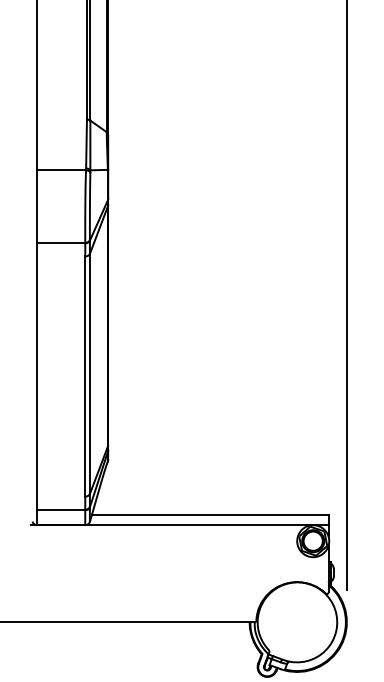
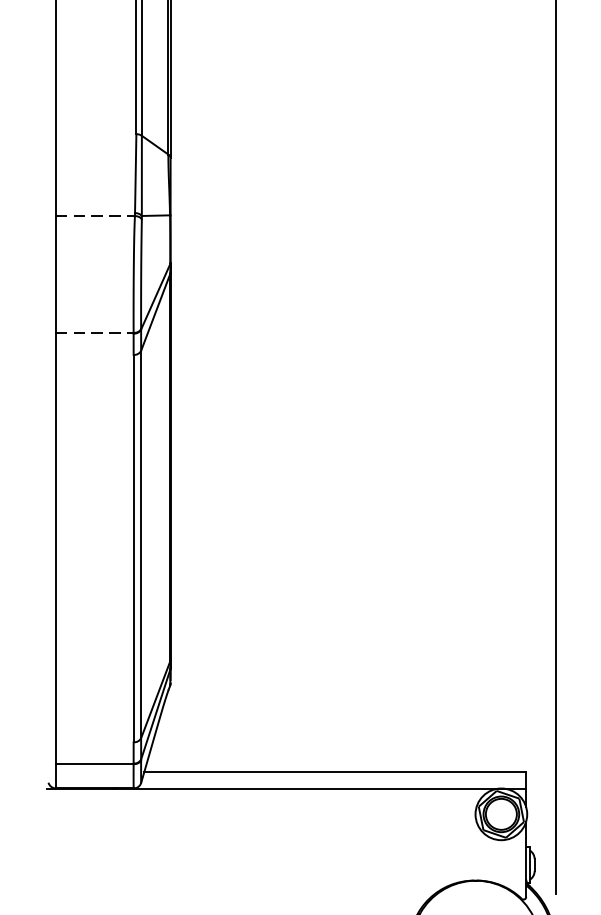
line: (62, 170) -> (96, 216), solid -> dashed
line: (61, 242) -> (95, 332), solid -> dashed

